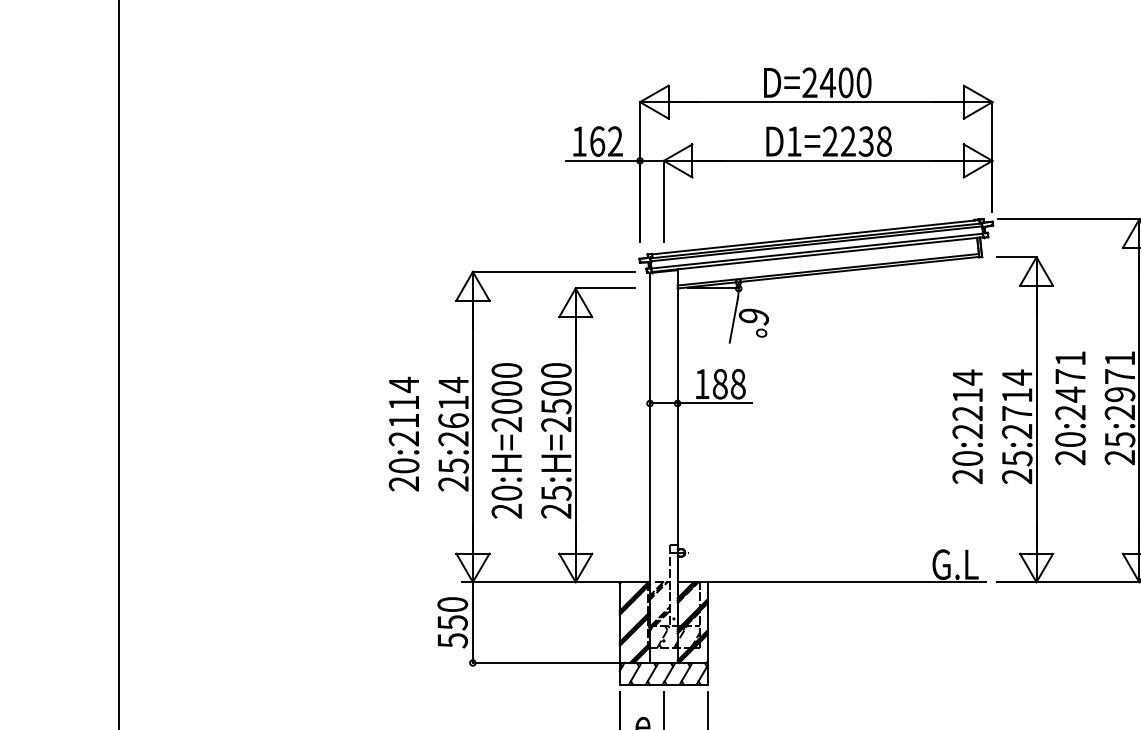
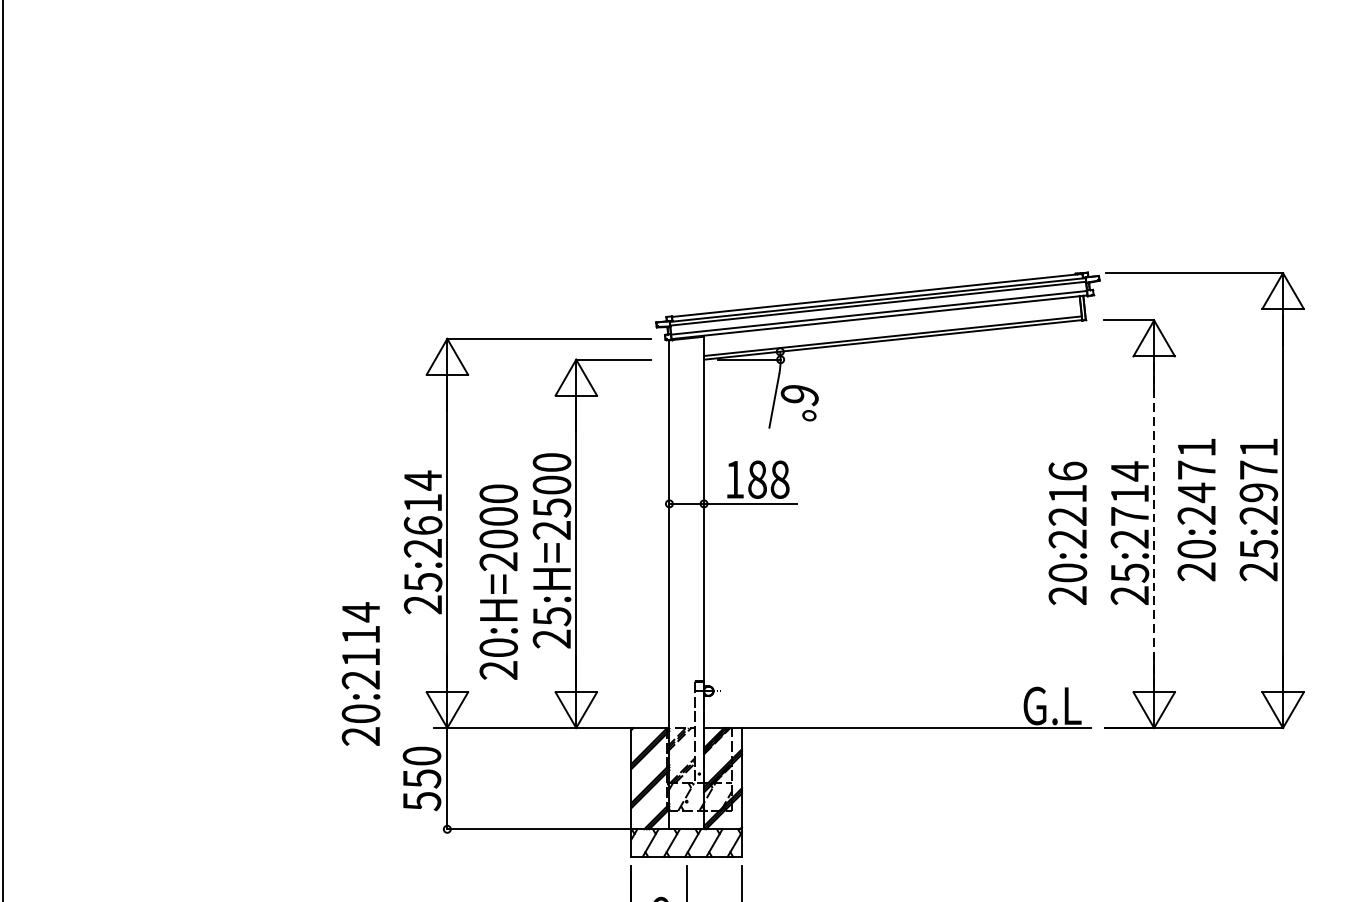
part: (779, 154) -> (831, 191), removed
text: (967, 377) -> (1067, 471), 20:2214 -> 20:2216
line: (1036, 420) -> (1154, 525), solid -> dashed
text: (403, 433) -> (360, 673), moved
text: (506, 440) -> (498, 581), moved

